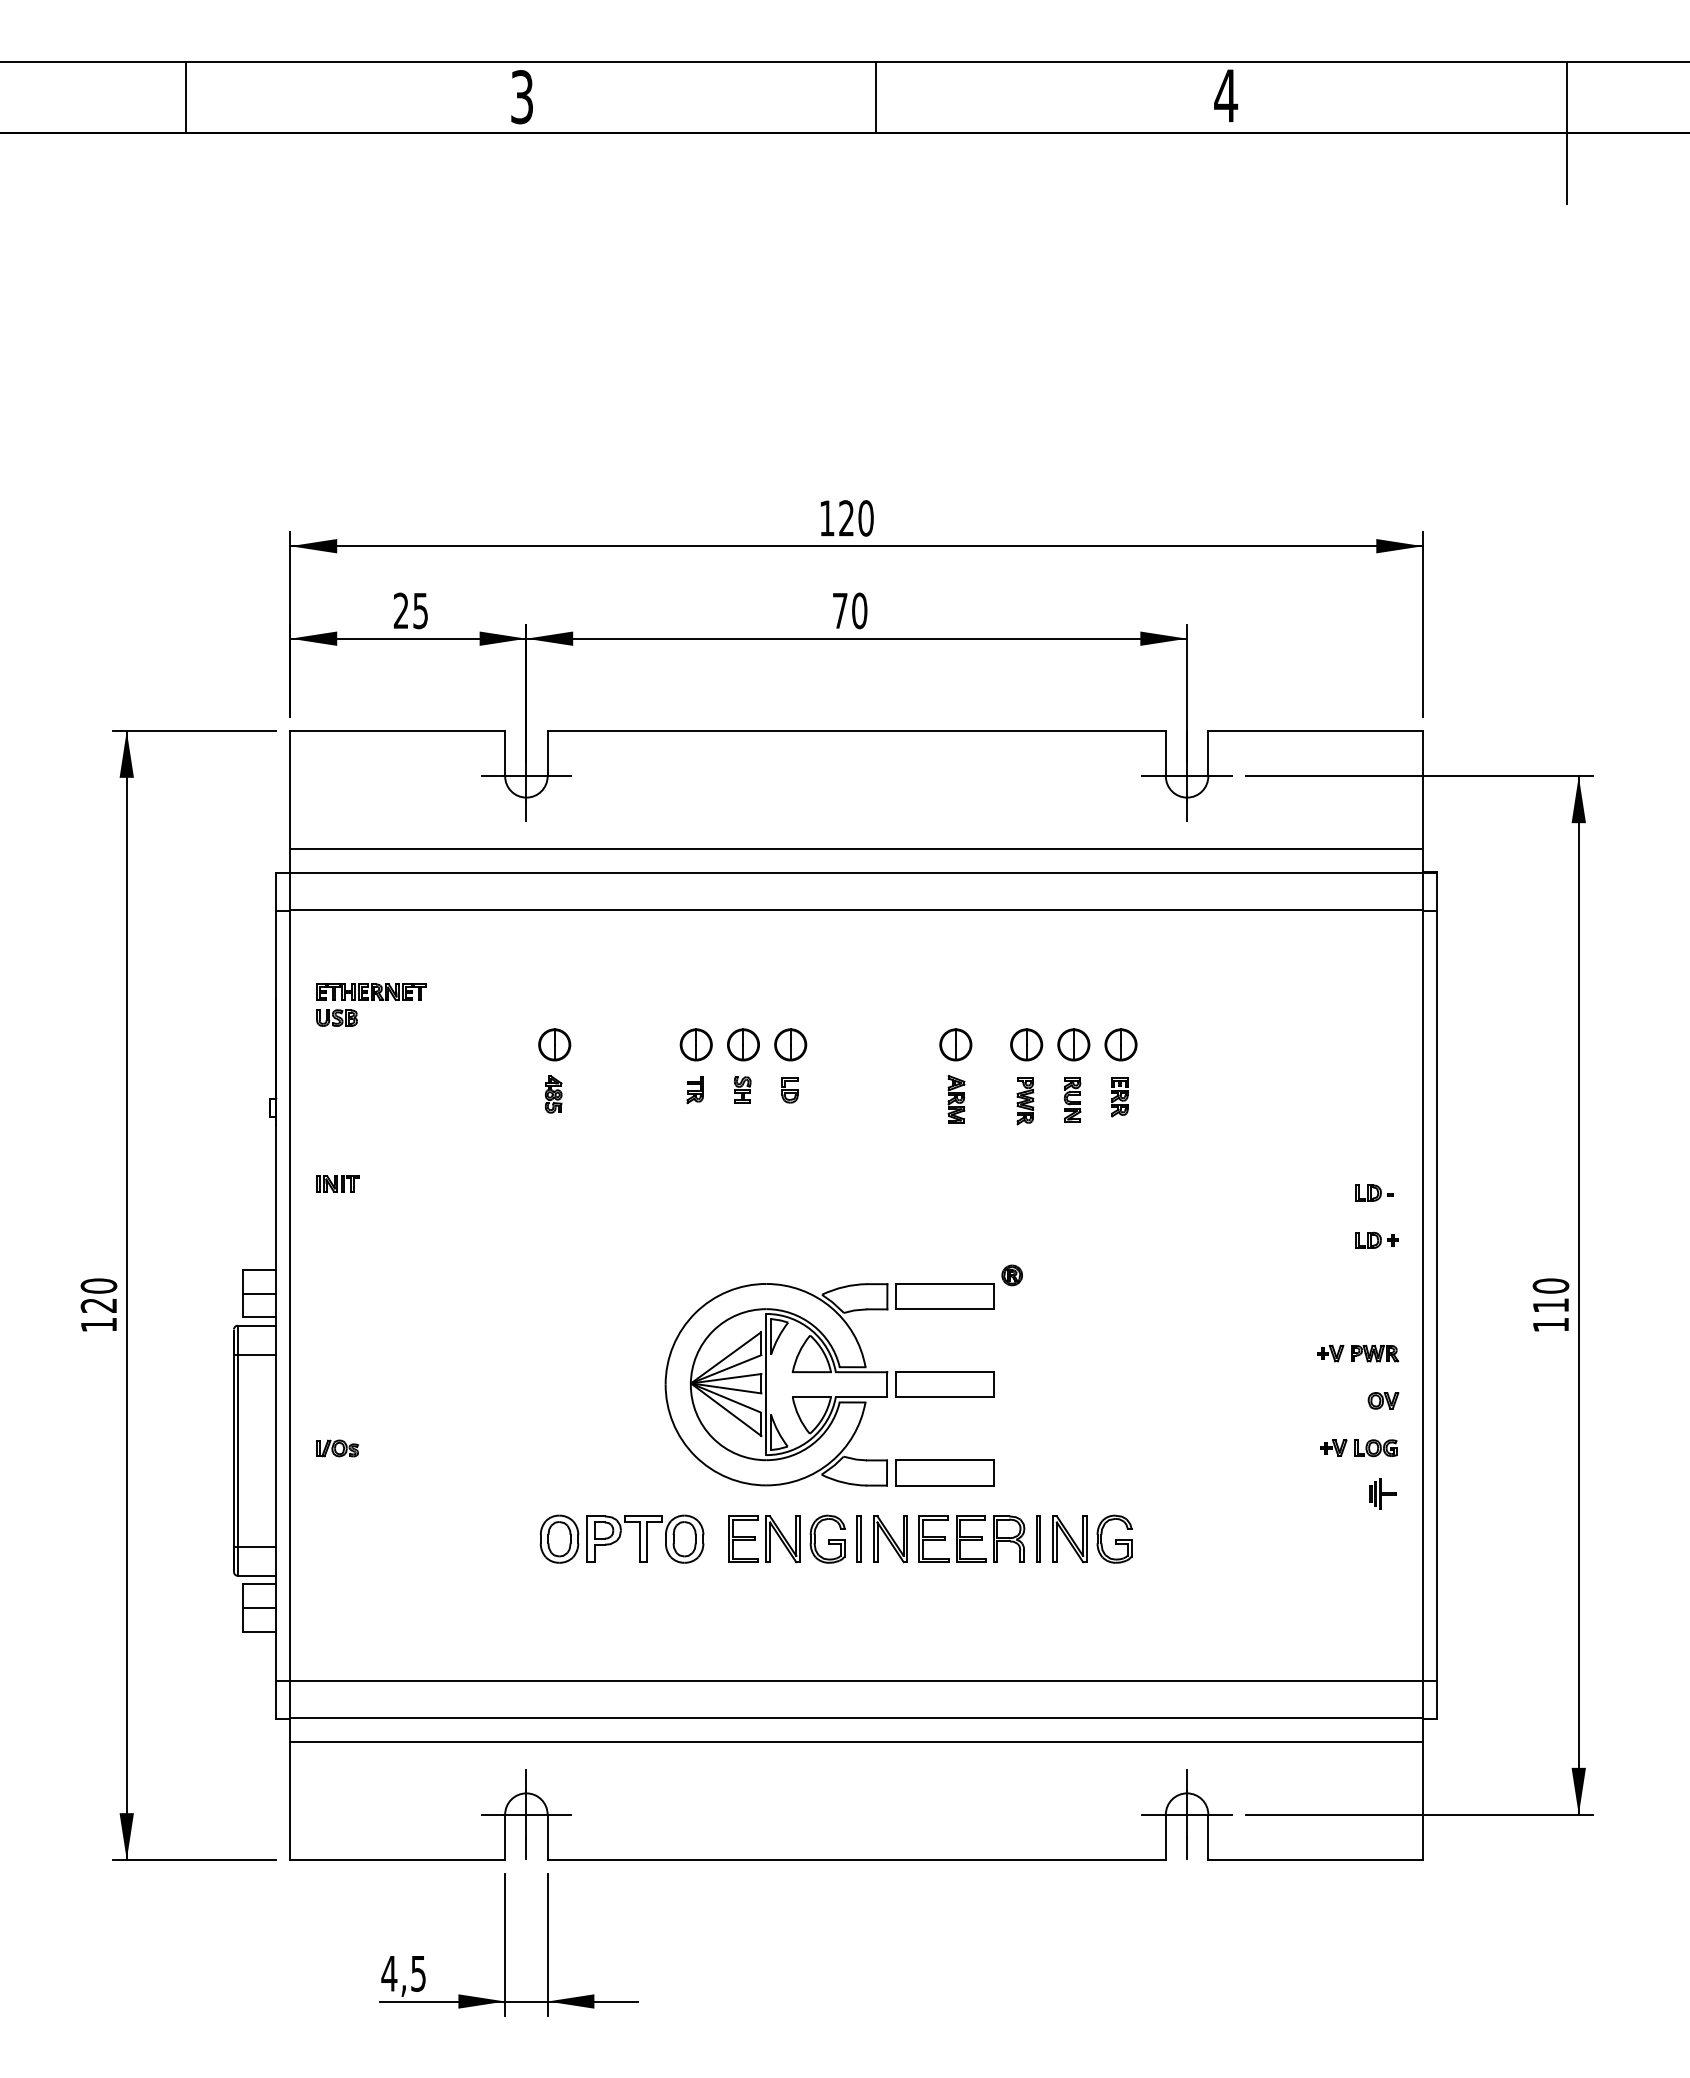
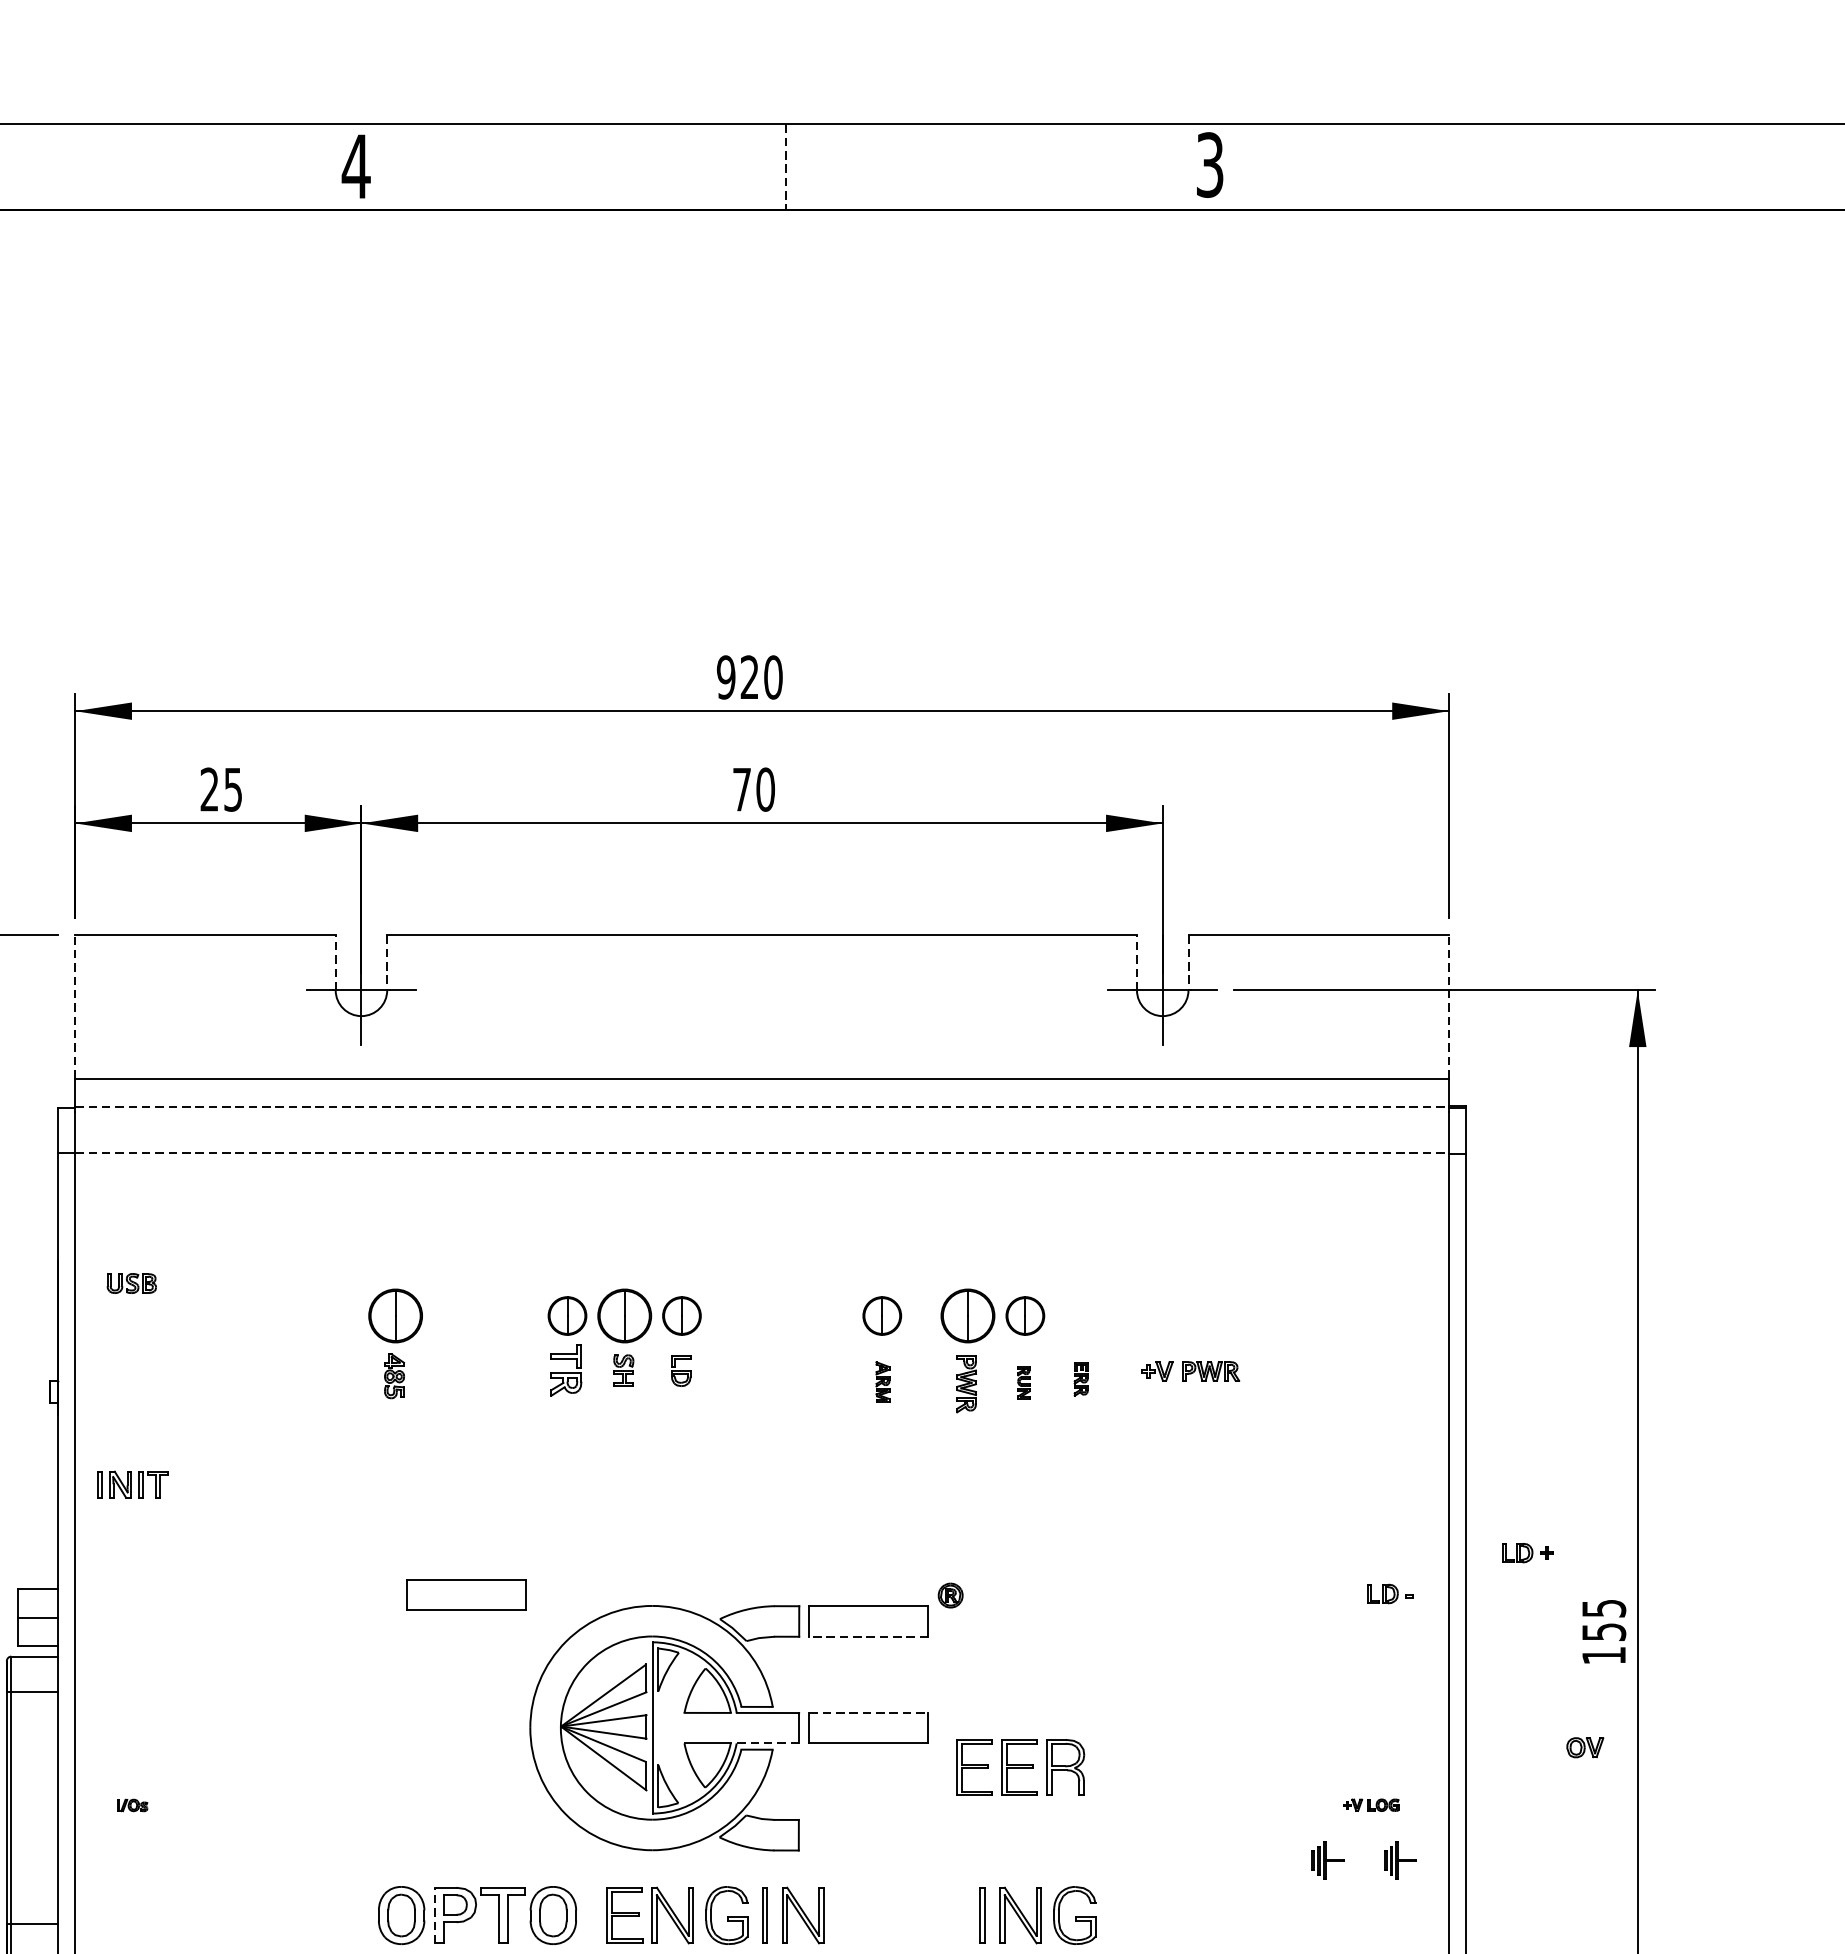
text: (1226, 95) -> (1210, 164), 4 -> 3
text: (522, 97) -> (356, 167), 3 -> 4
line: (876, 98) -> (786, 168), solid -> dashed
line: (1566, 132) -> (1622, 209), removed
text: (826, 518) -> (725, 677), 120 -> 920
line: (505, 753) -> (336, 962), solid -> dashed
line: (547, 753) -> (387, 962), solid -> dashed
line: (1165, 753) -> (1136, 962), solid -> dashed
line: (1208, 753) -> (1188, 962), solid -> dashed
line: (290, 790) -> (75, 1007), solid -> dashed
line: (1423, 790) -> (1449, 1007), solid -> dashed
line: (857, 872) -> (763, 1106), solid -> dashed
line: (857, 910) -> (763, 1153), solid -> dashed
part: (371, 991) -> (173, 1251), removed
part: (554, 1044) -> (395, 1315), size x1.4
part: (743, 1044) -> (624, 1315), size x1.4
part: (1026, 1044) -> (967, 1315), size x1.4
part: (1120, 1044) -> (1081, 1315), removed
part: (694, 1090) -> (565, 1371), size x1.6
part: (1119, 1097) -> (1080, 1379), size x0.7
part: (956, 1099) -> (883, 1382), size x0.7
part: (1072, 1099) -> (1023, 1382), size x0.6
part: (337, 1183) -> (132, 1484), size x1.4
part: (1374, 1192) -> (1390, 1593), moved
part: (1376, 1239) -> (1527, 1552), moved
text: (1550, 1295) -> (1603, 1619), 110 -> 155
line: (944, 1309) -> (868, 1636), solid -> dashed
part: (1358, 1353) -> (1191, 1371), moved
line: (944, 1372) -> (868, 1713), solid -> dashed
line: (861, 1397) -> (767, 1743), solid -> dashed
part: (1383, 1400) -> (1585, 1747), moved
part: (337, 1448) -> (132, 1805), size x0.6
part: (1358, 1448) -> (1370, 1805), size x0.6
part: (944, 1472) -> (465, 1594), moved
part: (1322, 1493) -> (1326, 1860), added
part: (971, 1538) -> (1020, 1766), moved
line: (586, 1539) -> (434, 1915), solid -> dashed

